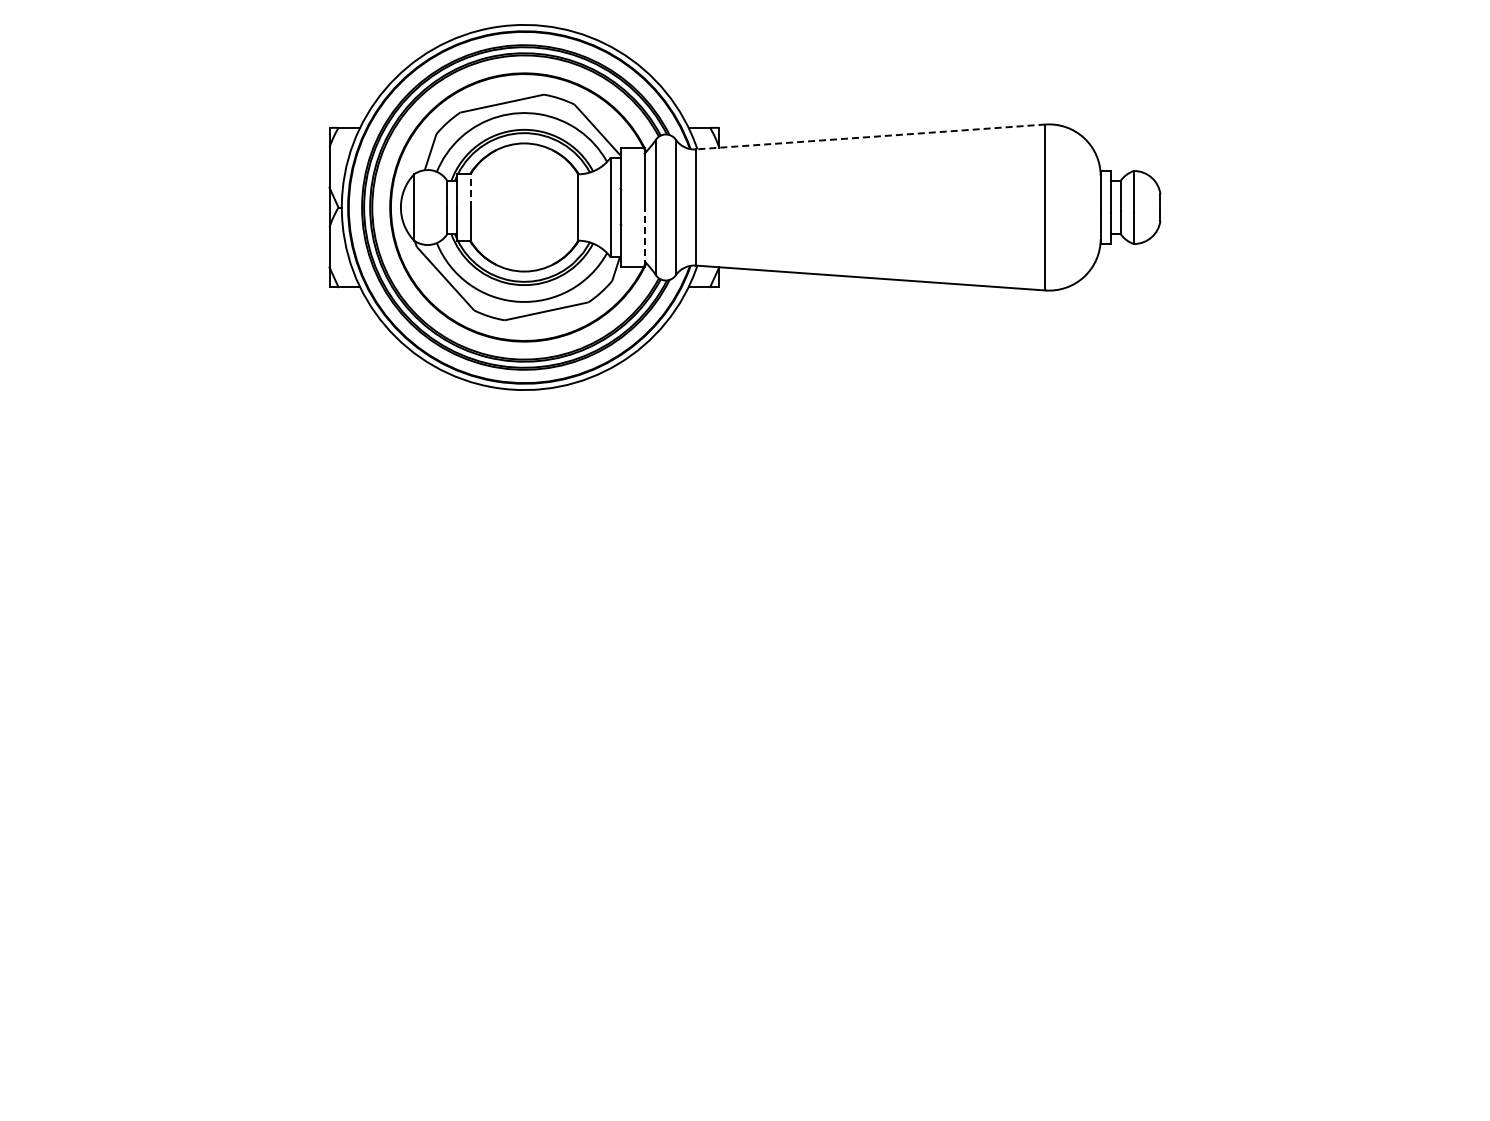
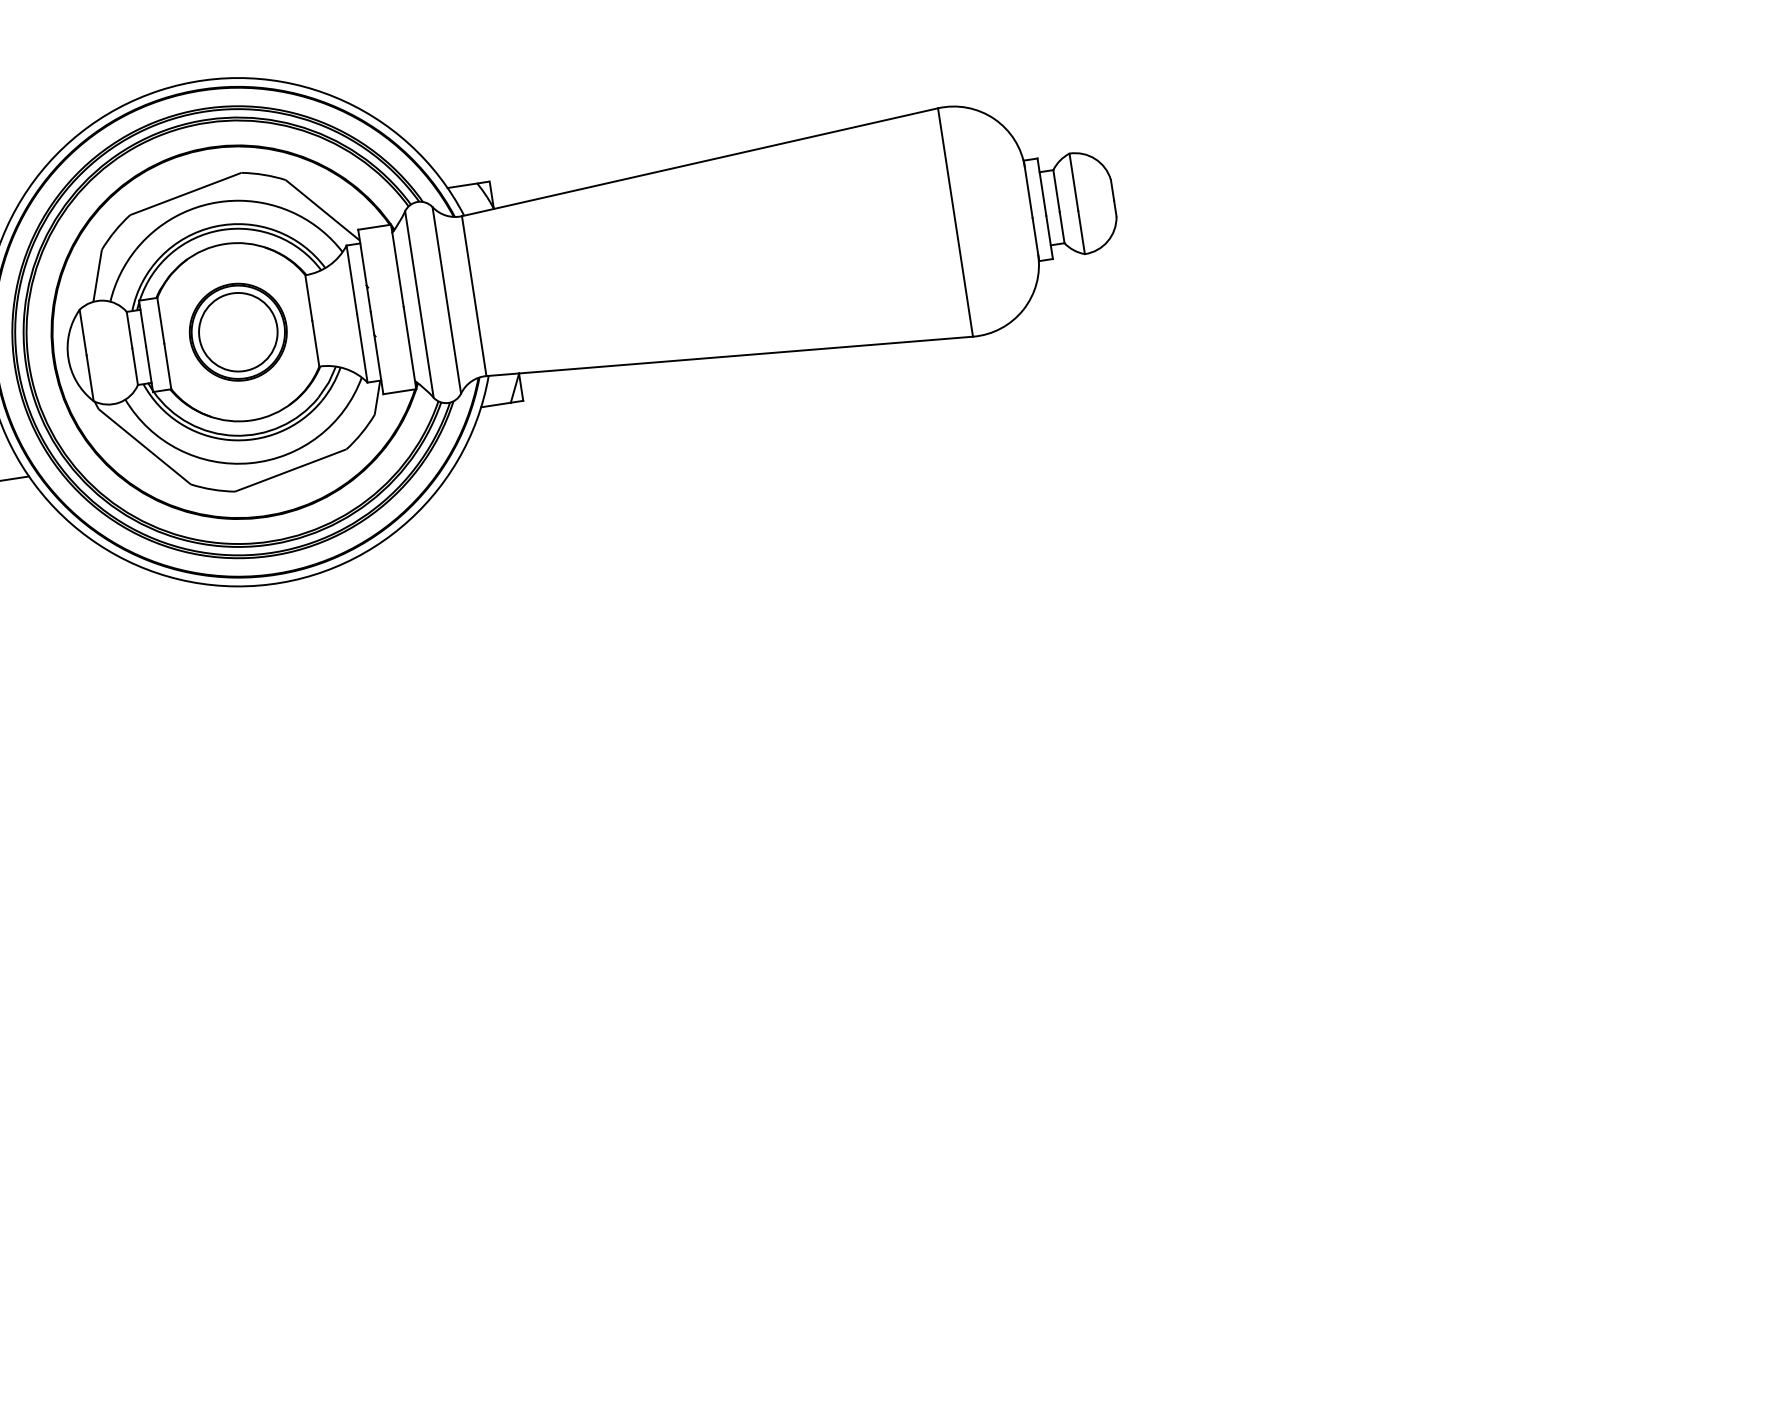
line: (870, 137) -> (699, 163), dashed -> solid
line: (470, 190) -> (160, 320), dashed -> solid
part: (524, 207) -> (238, 332), added
line: (644, 237) -> (409, 348), dashed -> solid

